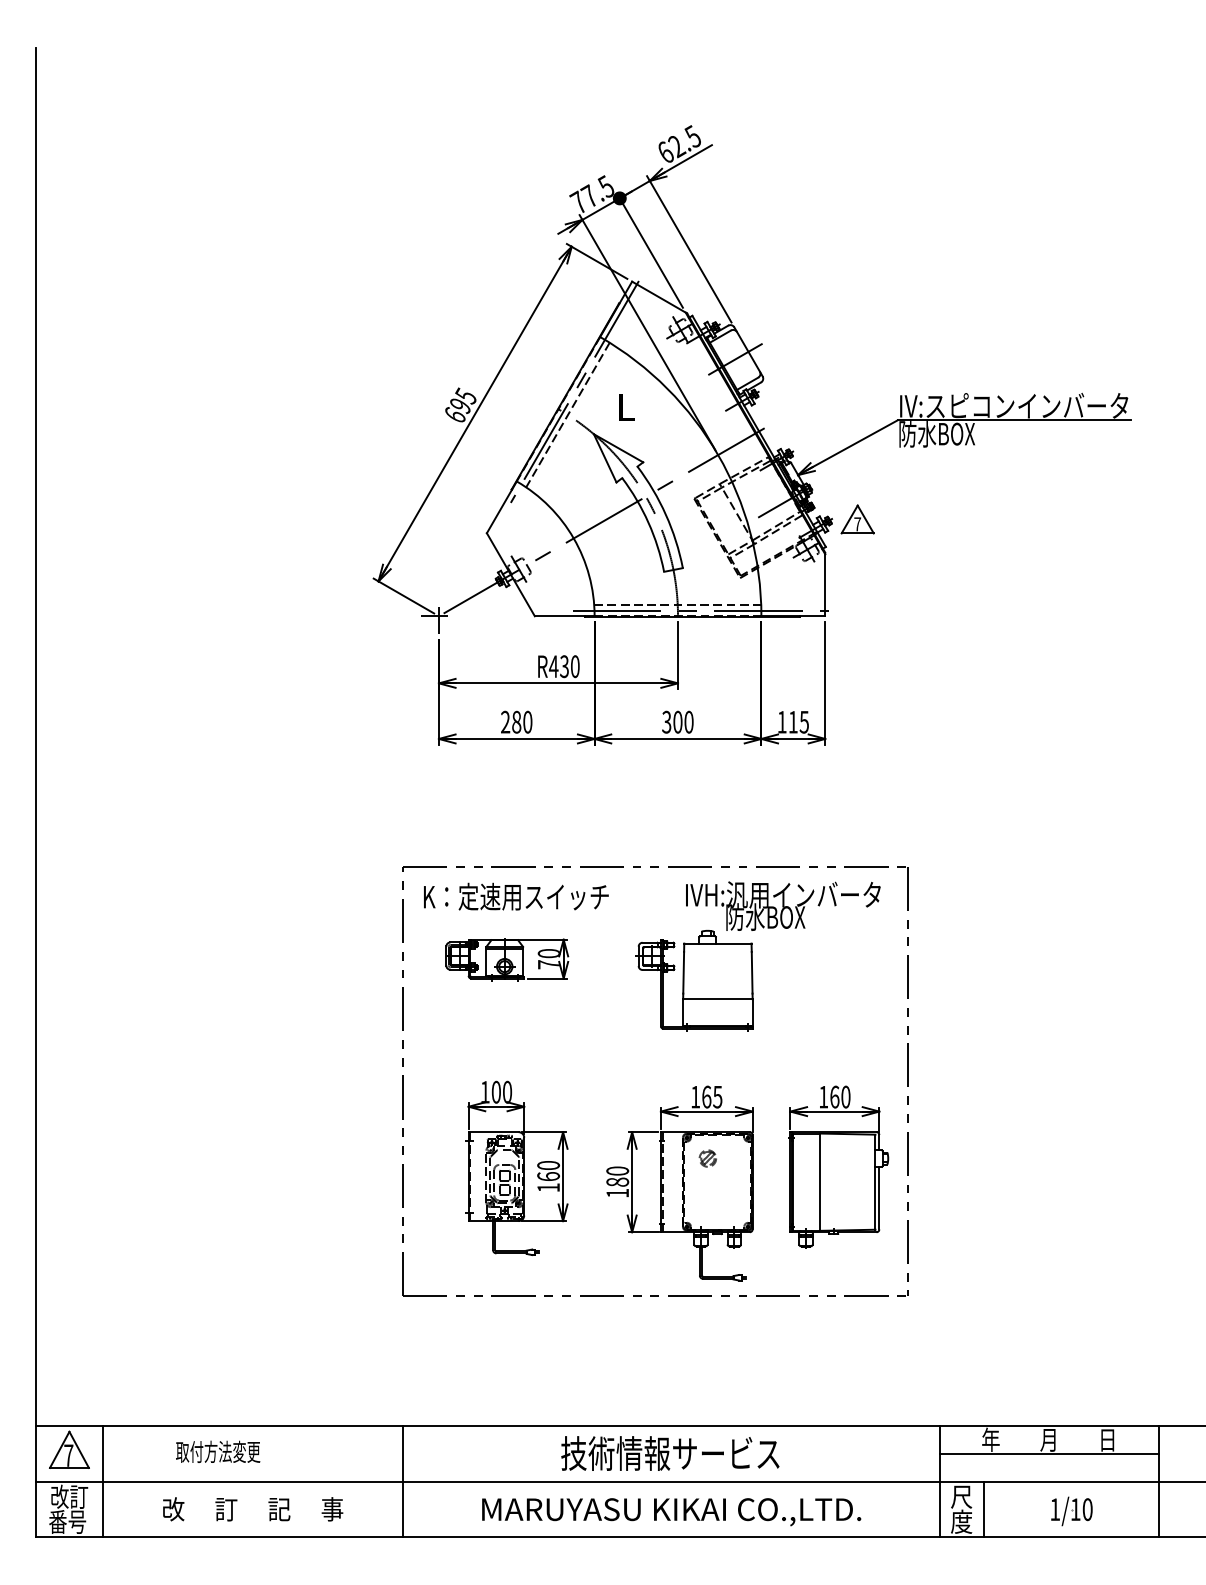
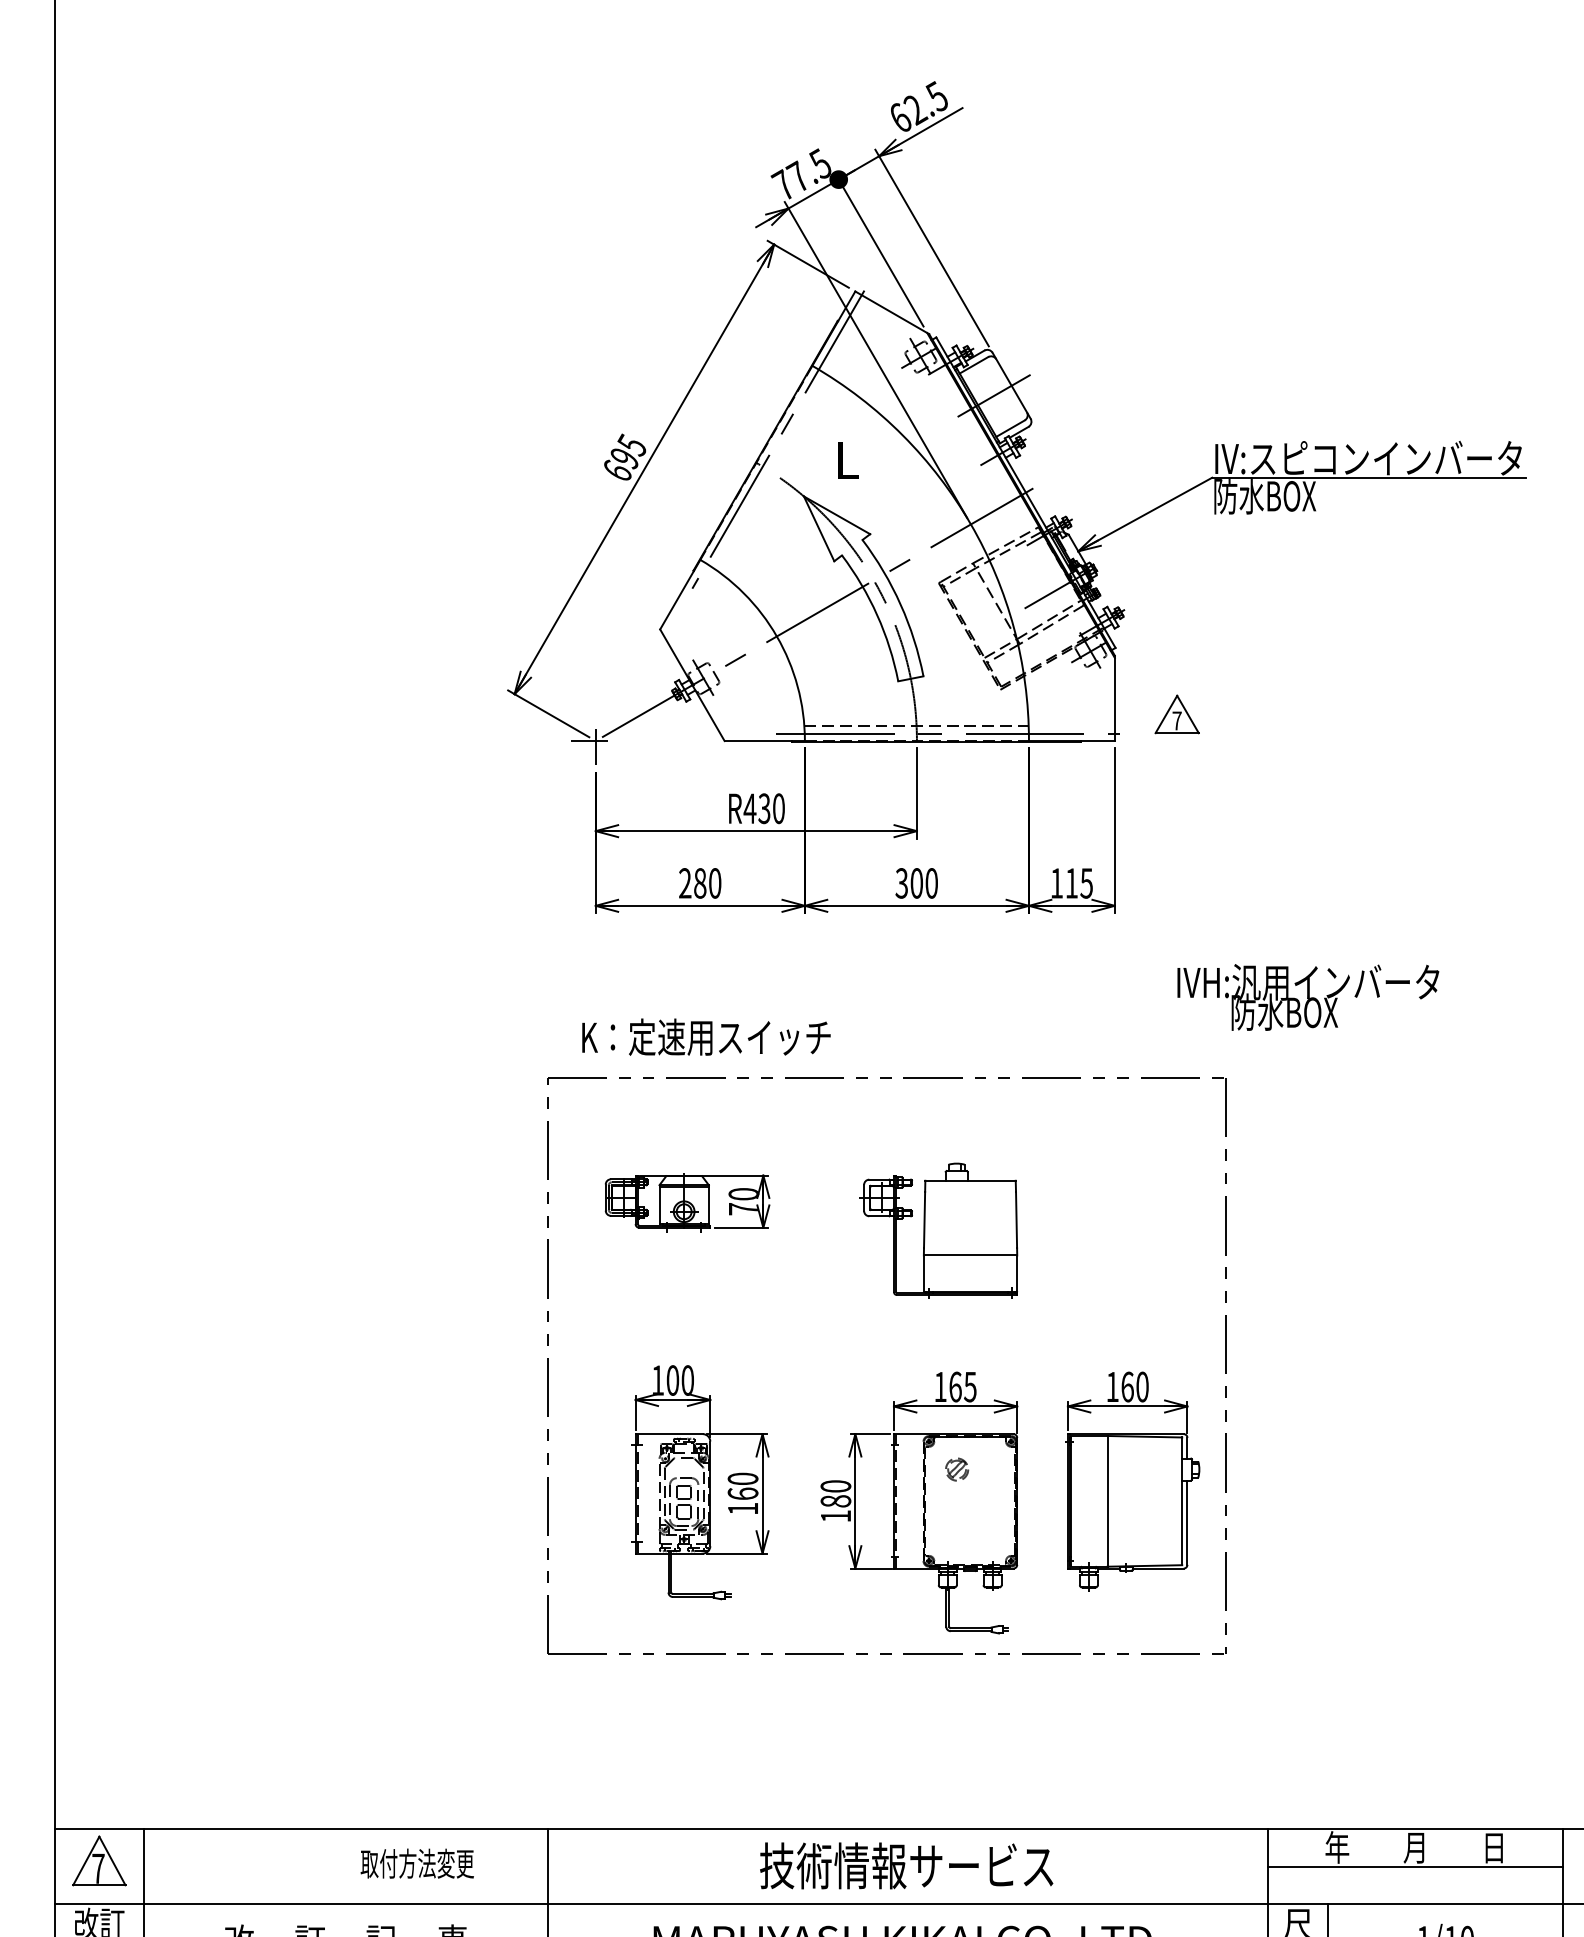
line: (567, 414) -> (768, 469), removed
part: (857, 519) -> (1176, 714), moved
text: (516, 896) -> (706, 1036), moved
text: (783, 905) -> (1308, 996), moved
text: (218, 1451) -> (417, 1863), moved

